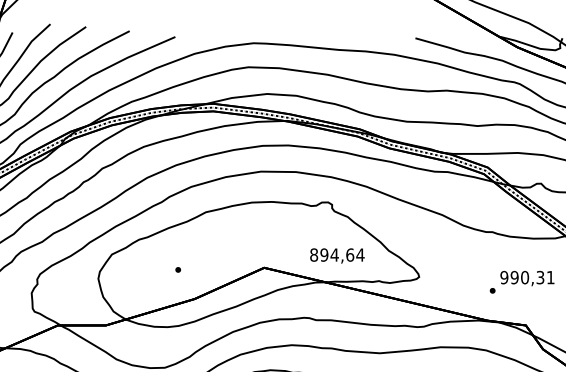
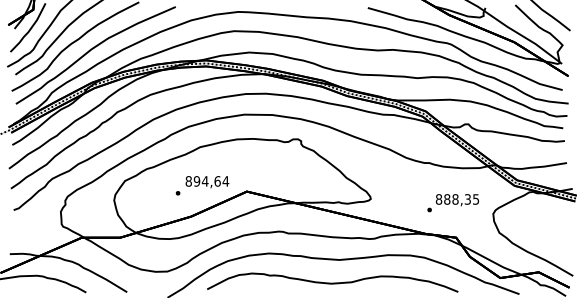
text: (337, 256) -> (207, 182), moved
text: (527, 277) -> (457, 199), 990,31 -> 888,35

